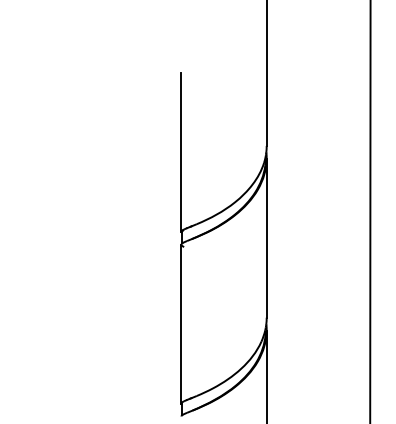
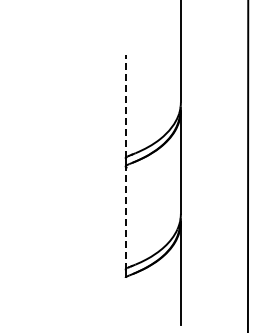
line: (181, 152) -> (125, 106), solid -> dashed
line: (181, 324) -> (125, 218), solid -> dashed

